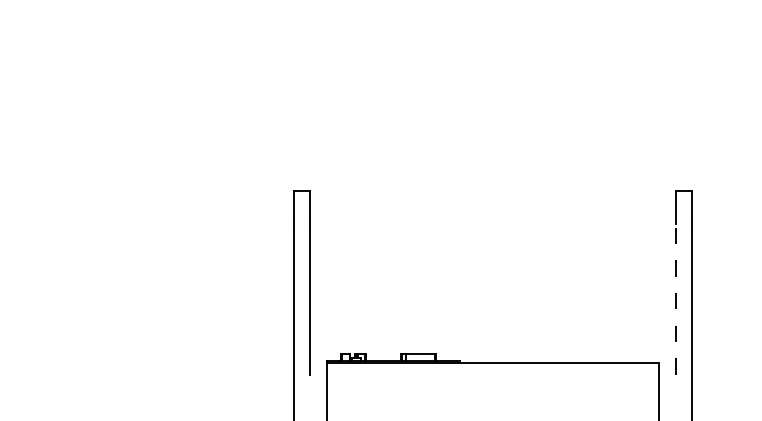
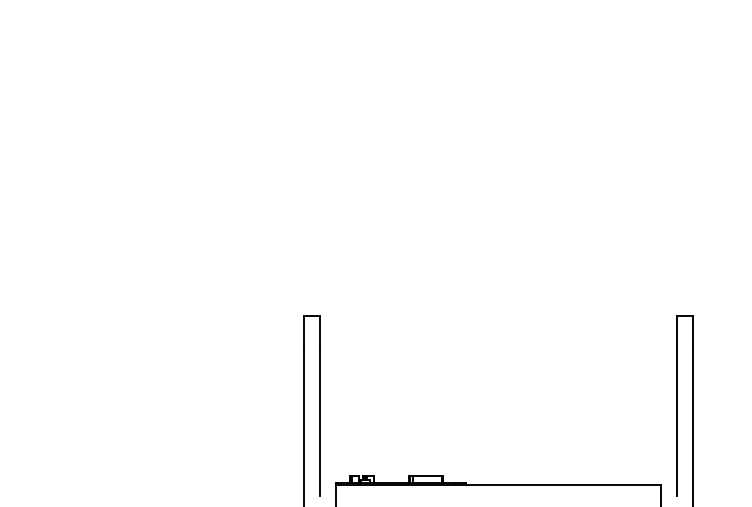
line: (676, 299) -> (677, 422), dashed -> solid

